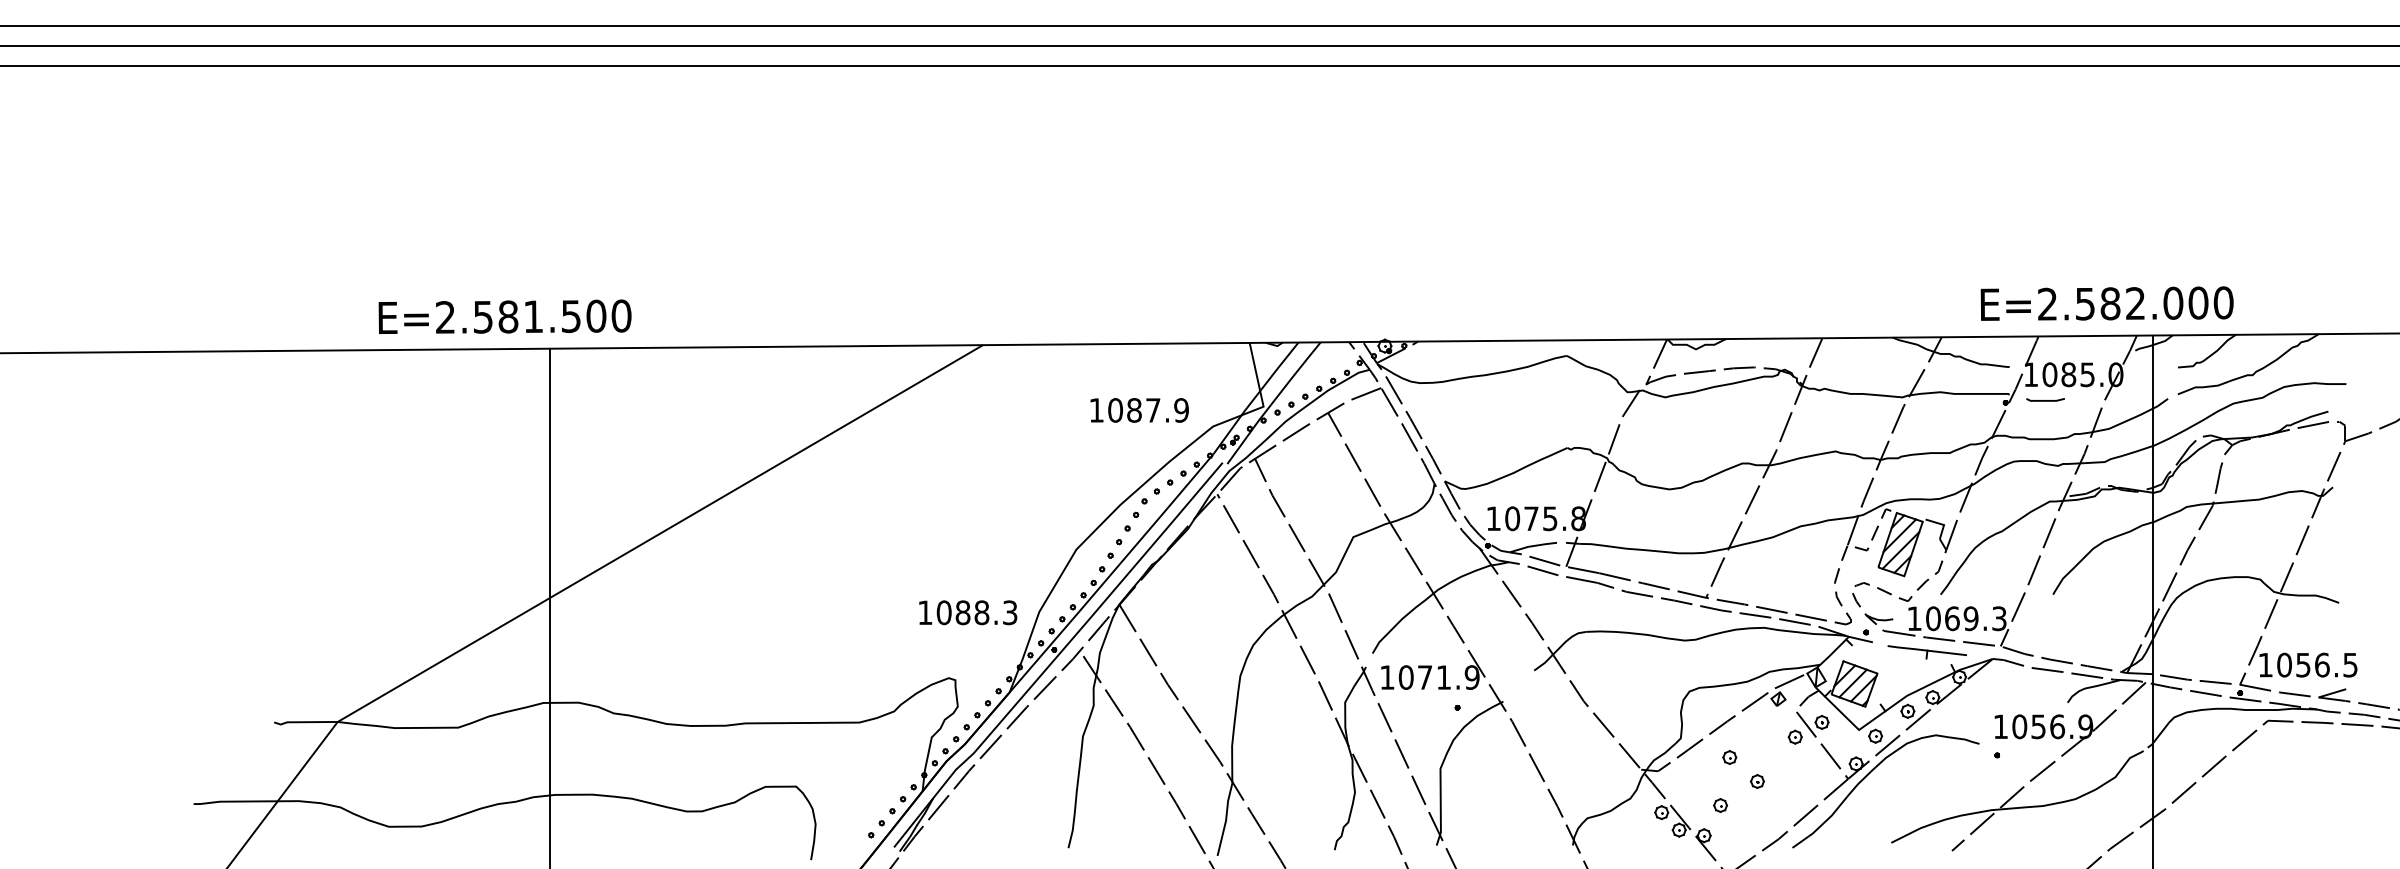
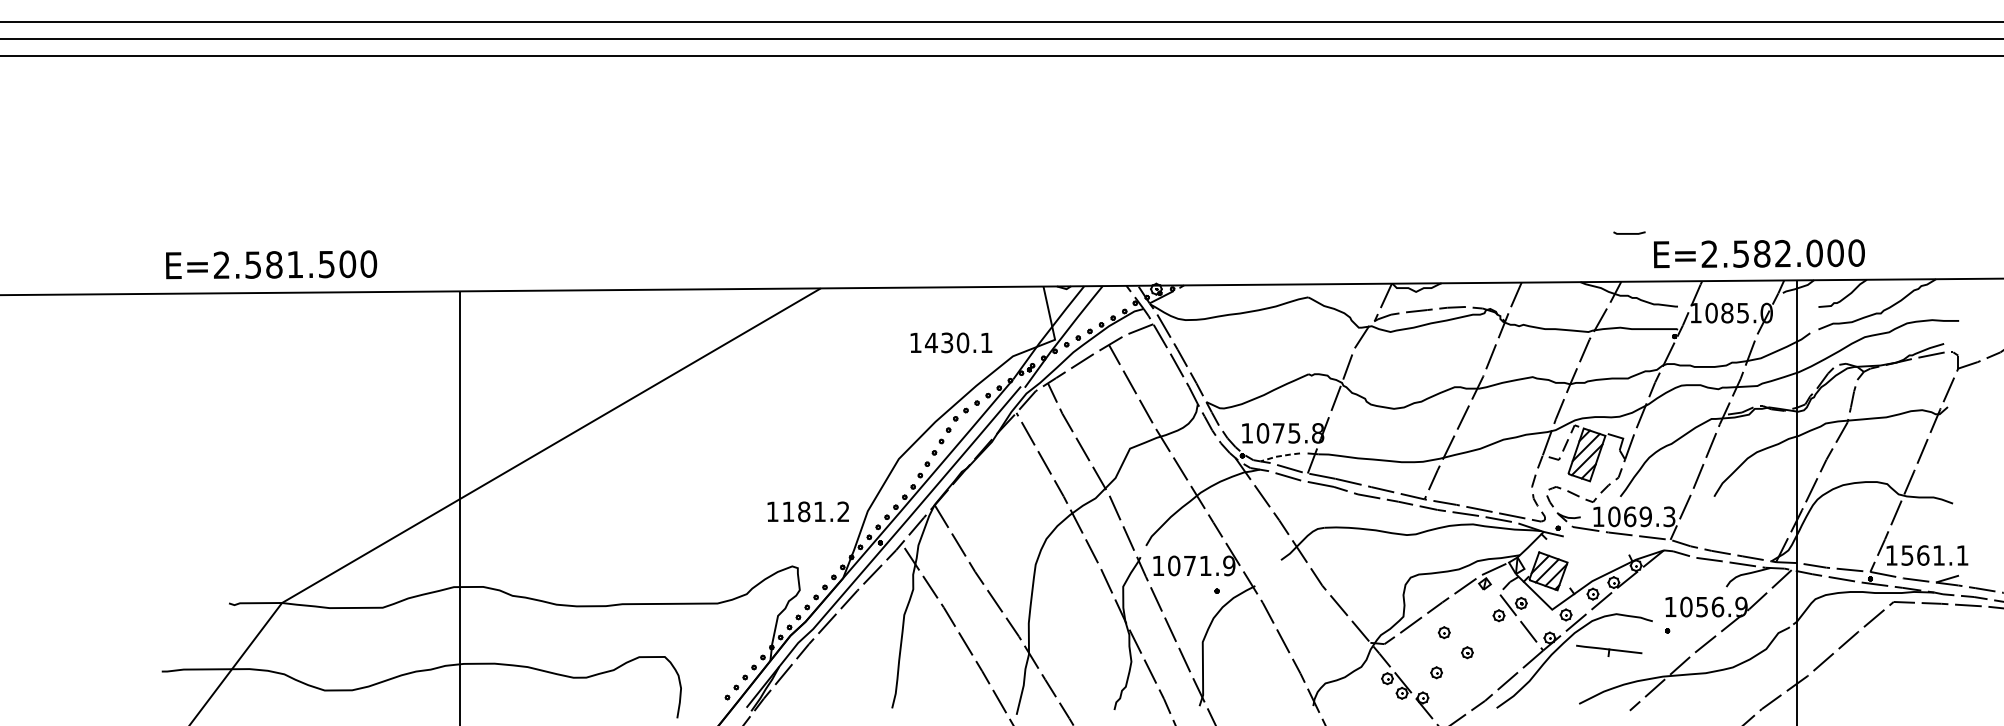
text: (504, 316) -> (271, 264), moved
curve: (2045, 400) -> (1629, 233), moved
text: (1147, 410) -> (958, 342), 1087.9 -> 1430.1
line: (1533, 546) -> (1280, 456), solid -> dashed
text: (976, 612) -> (815, 511), 1088.3 -> 1181.2
part: (1926, 652) -> (1608, 651), moved
text: (2317, 664) -> (1935, 555), 1056.5 -> 1561.1

